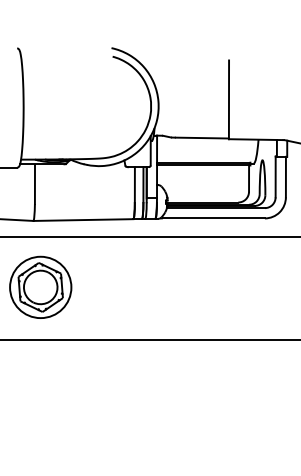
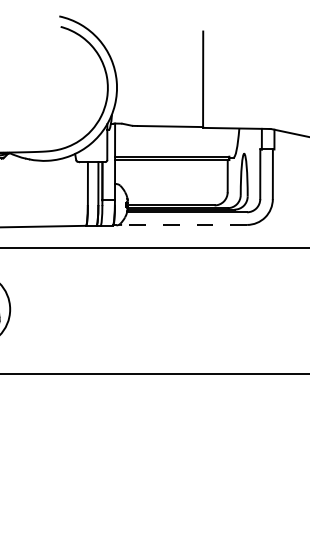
line: (213, 218) -> (184, 225), solid -> dashed

